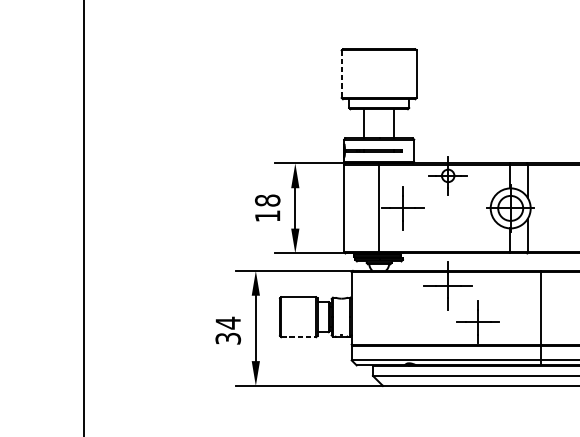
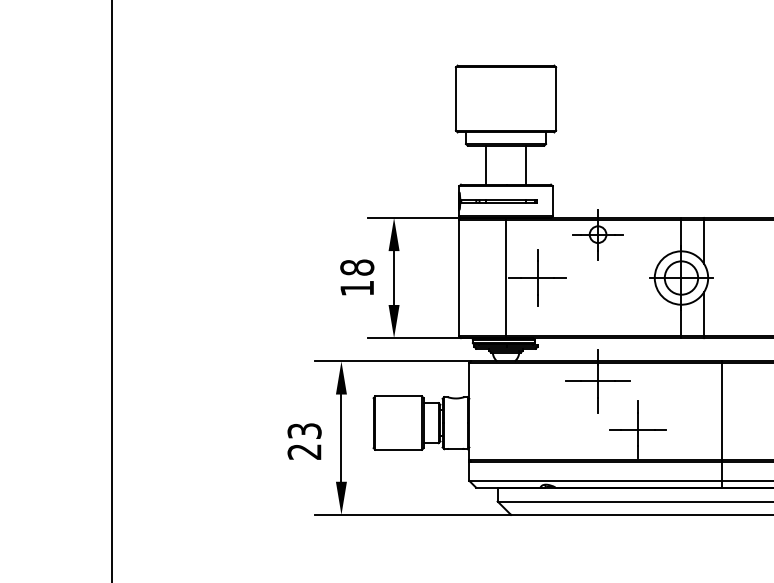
line: (341, 74) -> (455, 99), dashed -> solid
text: (228, 330) -> (304, 440), 34 -> 23
line: (299, 336) -> (399, 449), dashed -> solid

